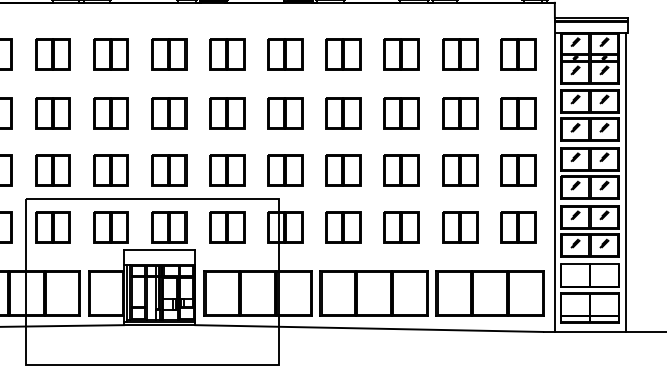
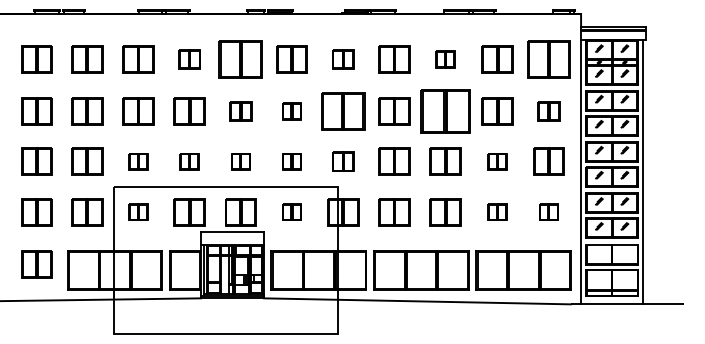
part: (111, 54) -> (189, 59), size x0.7
part: (168, 54) -> (240, 59), size x1.4
part: (285, 54) -> (343, 59), size x0.7
part: (401, 54) -> (445, 59), size x0.6
part: (517, 54) -> (548, 59), size x1.4
part: (168, 113) -> (240, 111), size x0.7
part: (226, 113) -> (291, 111), size x0.6
part: (285, 113) -> (343, 111), size x1.4
part: (401, 113) -> (445, 111), size x1.6
part: (517, 113) -> (548, 111), size x0.7
part: (53, 170) -> (138, 161), size x0.6
part: (111, 170) -> (189, 161), size x0.6
part: (168, 170) -> (240, 161), size x0.6
part: (226, 170) -> (291, 161), size x0.6
part: (285, 170) -> (343, 161), size x0.7
part: (460, 170) -> (497, 161), size x0.6
part: (53, 227) -> (138, 212), size x0.6
part: (226, 227) -> (291, 212), size x0.6
part: (460, 227) -> (497, 212), size x0.6
part: (517, 227) -> (548, 212), size x0.6

